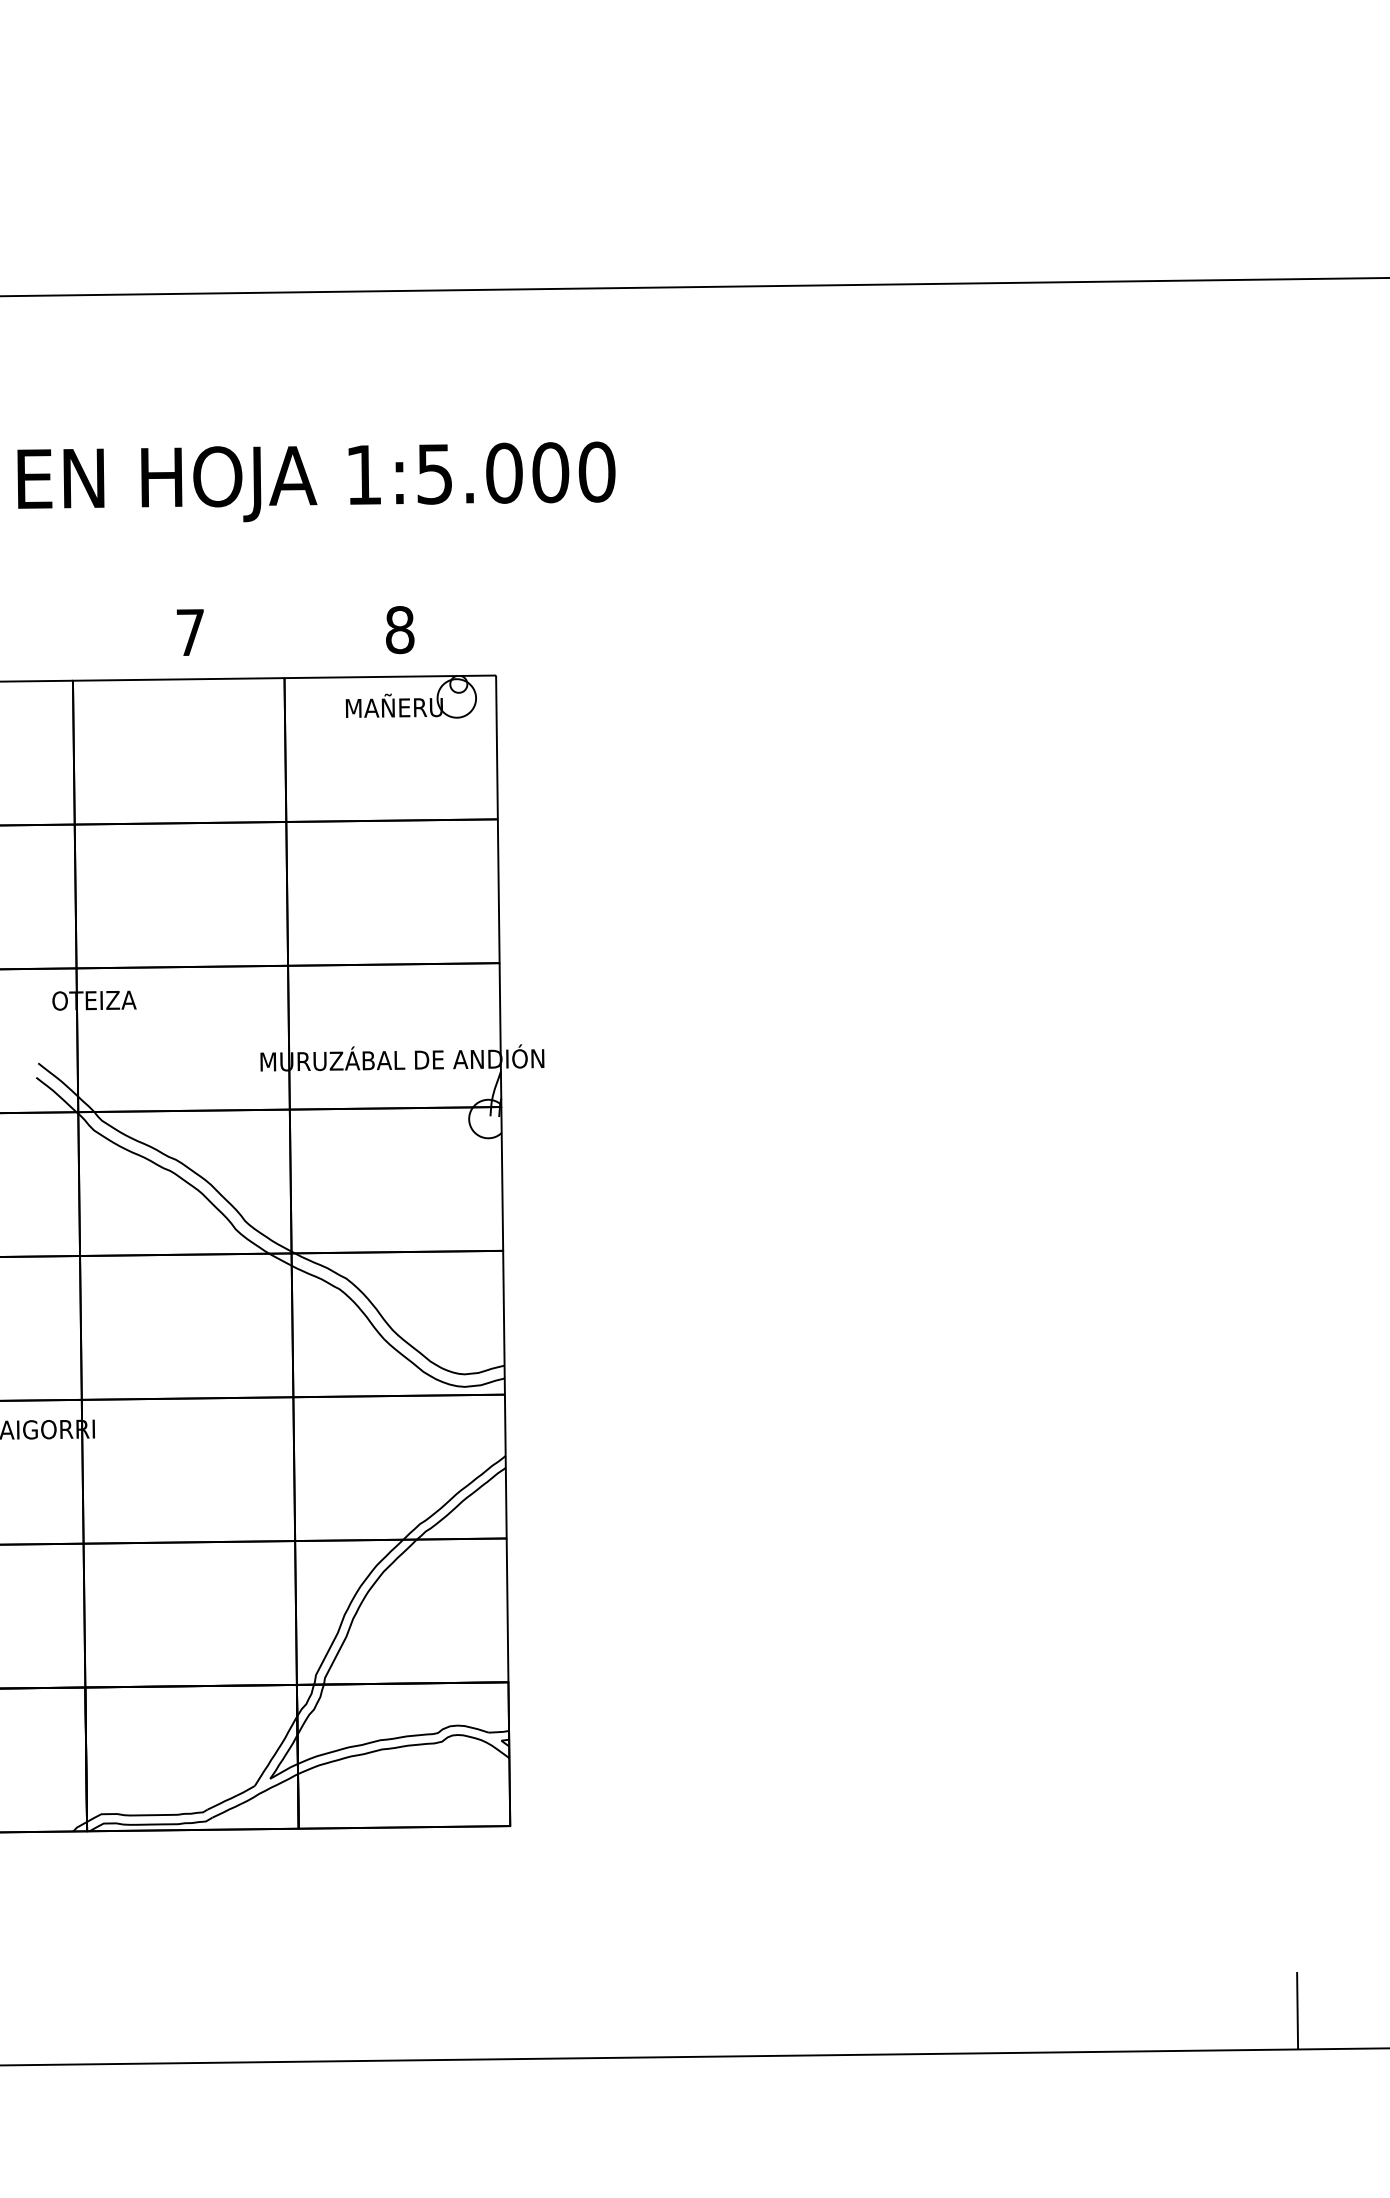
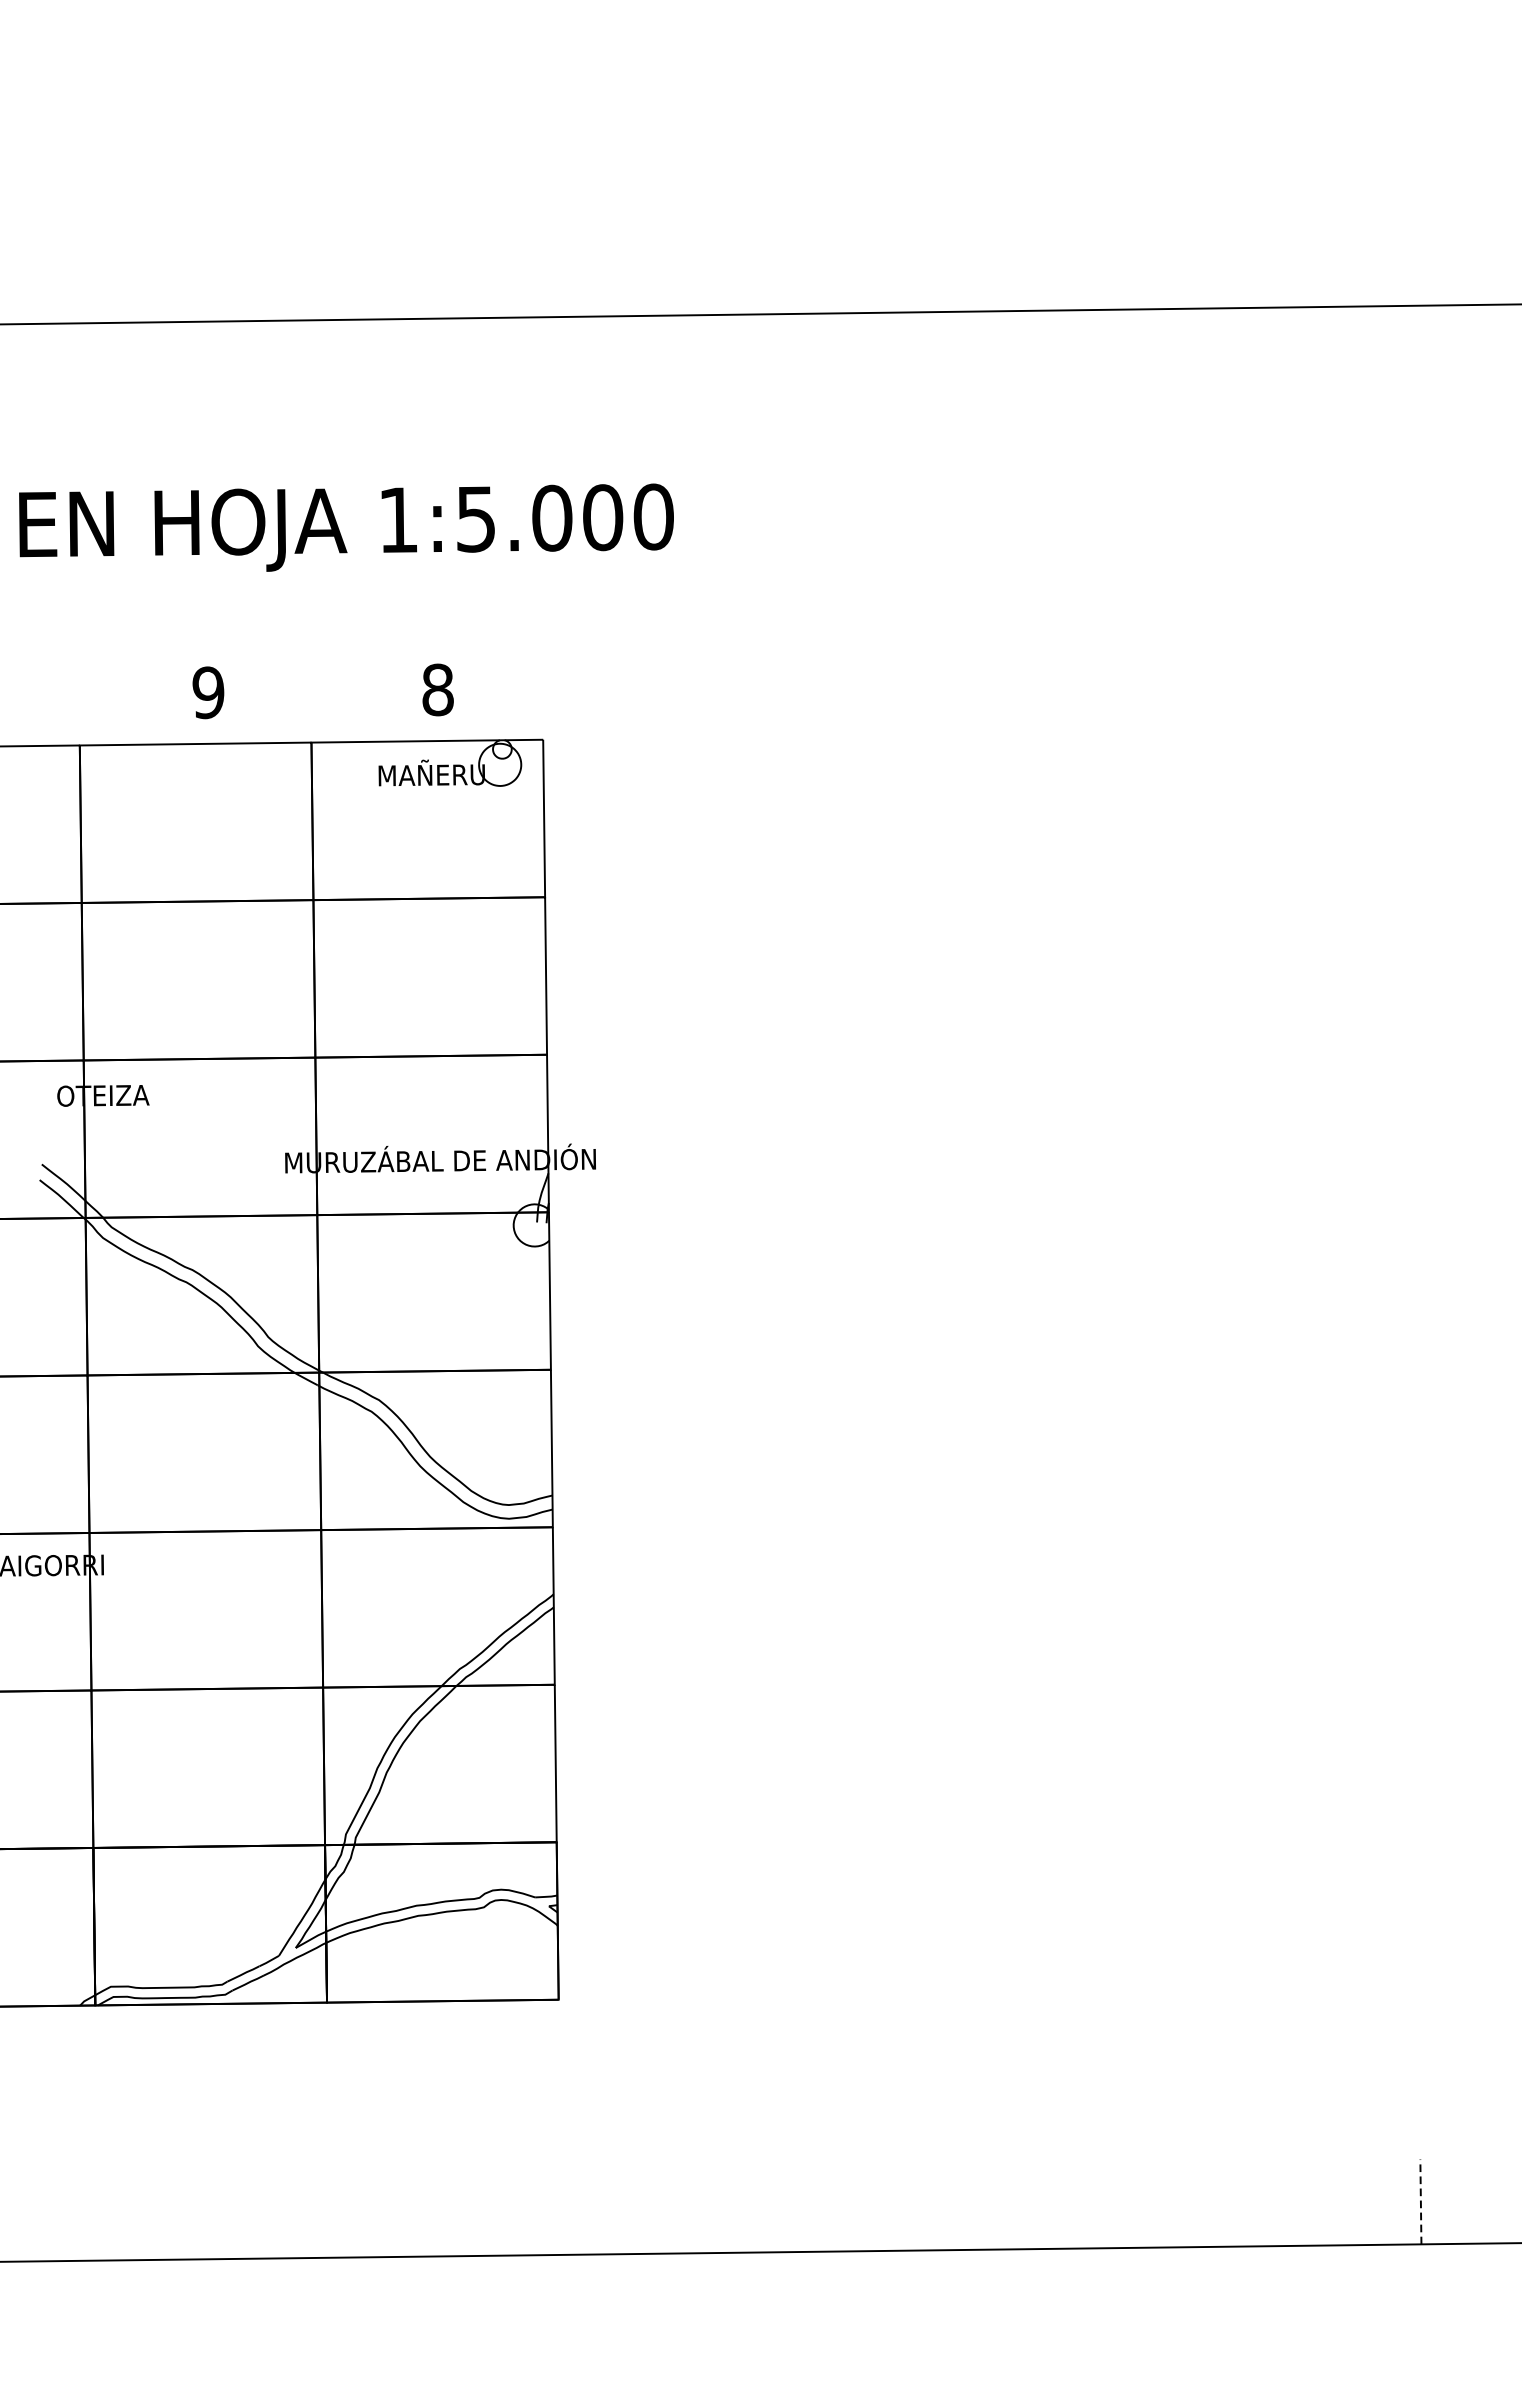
text: (190, 632) -> (208, 692), 7 -> 9
line: (1297, 2010) -> (1420, 2201), solid -> dashed

